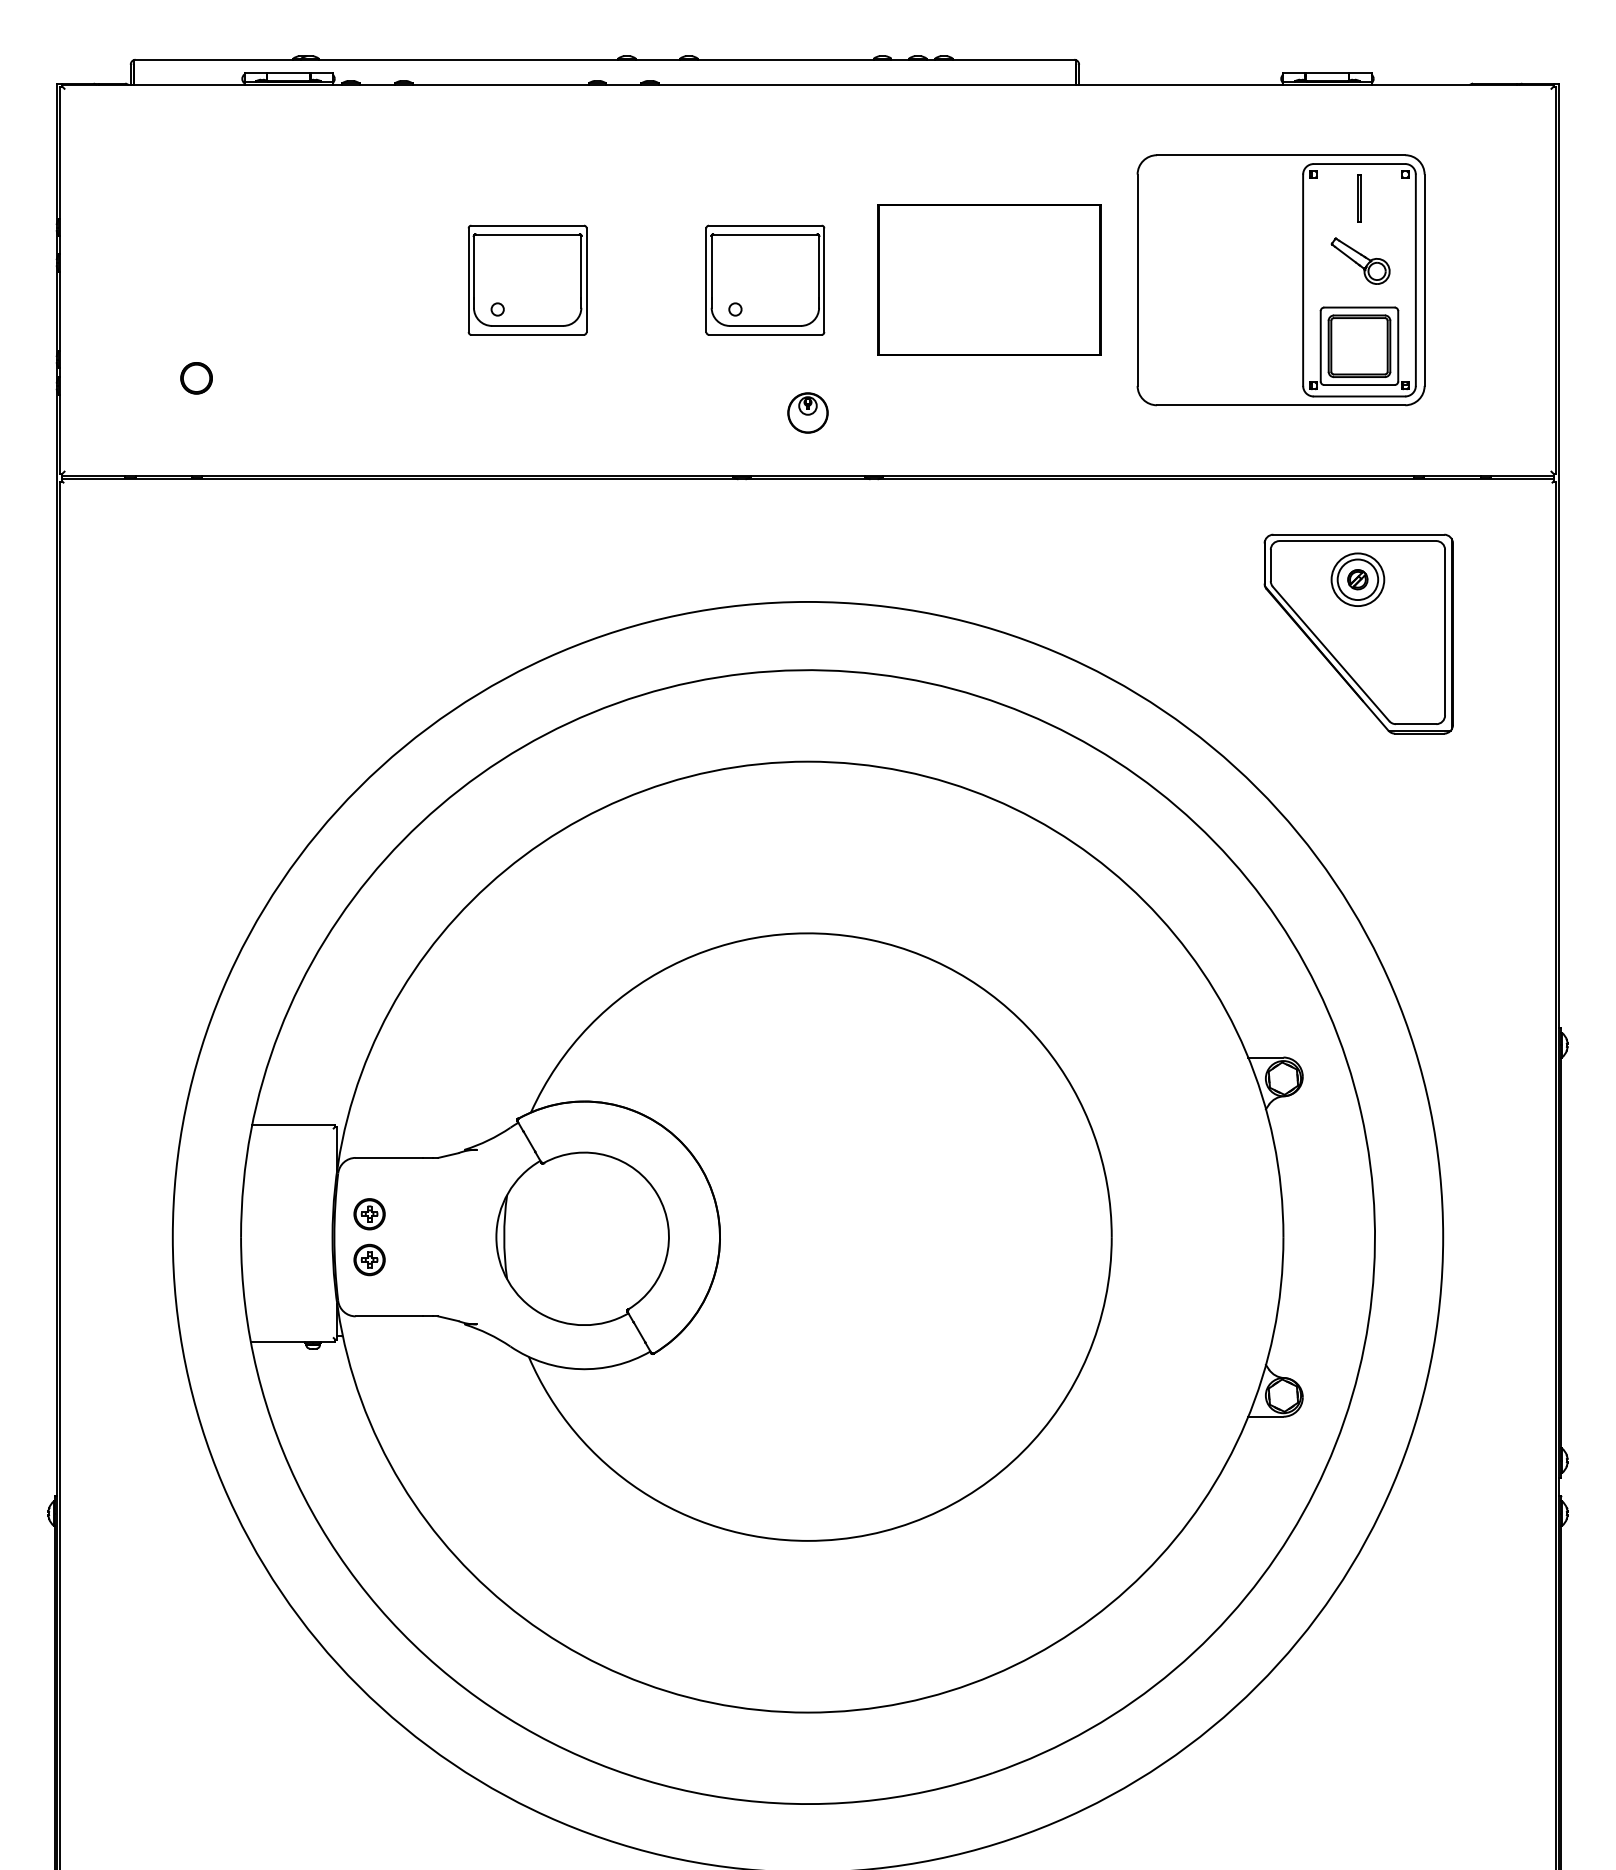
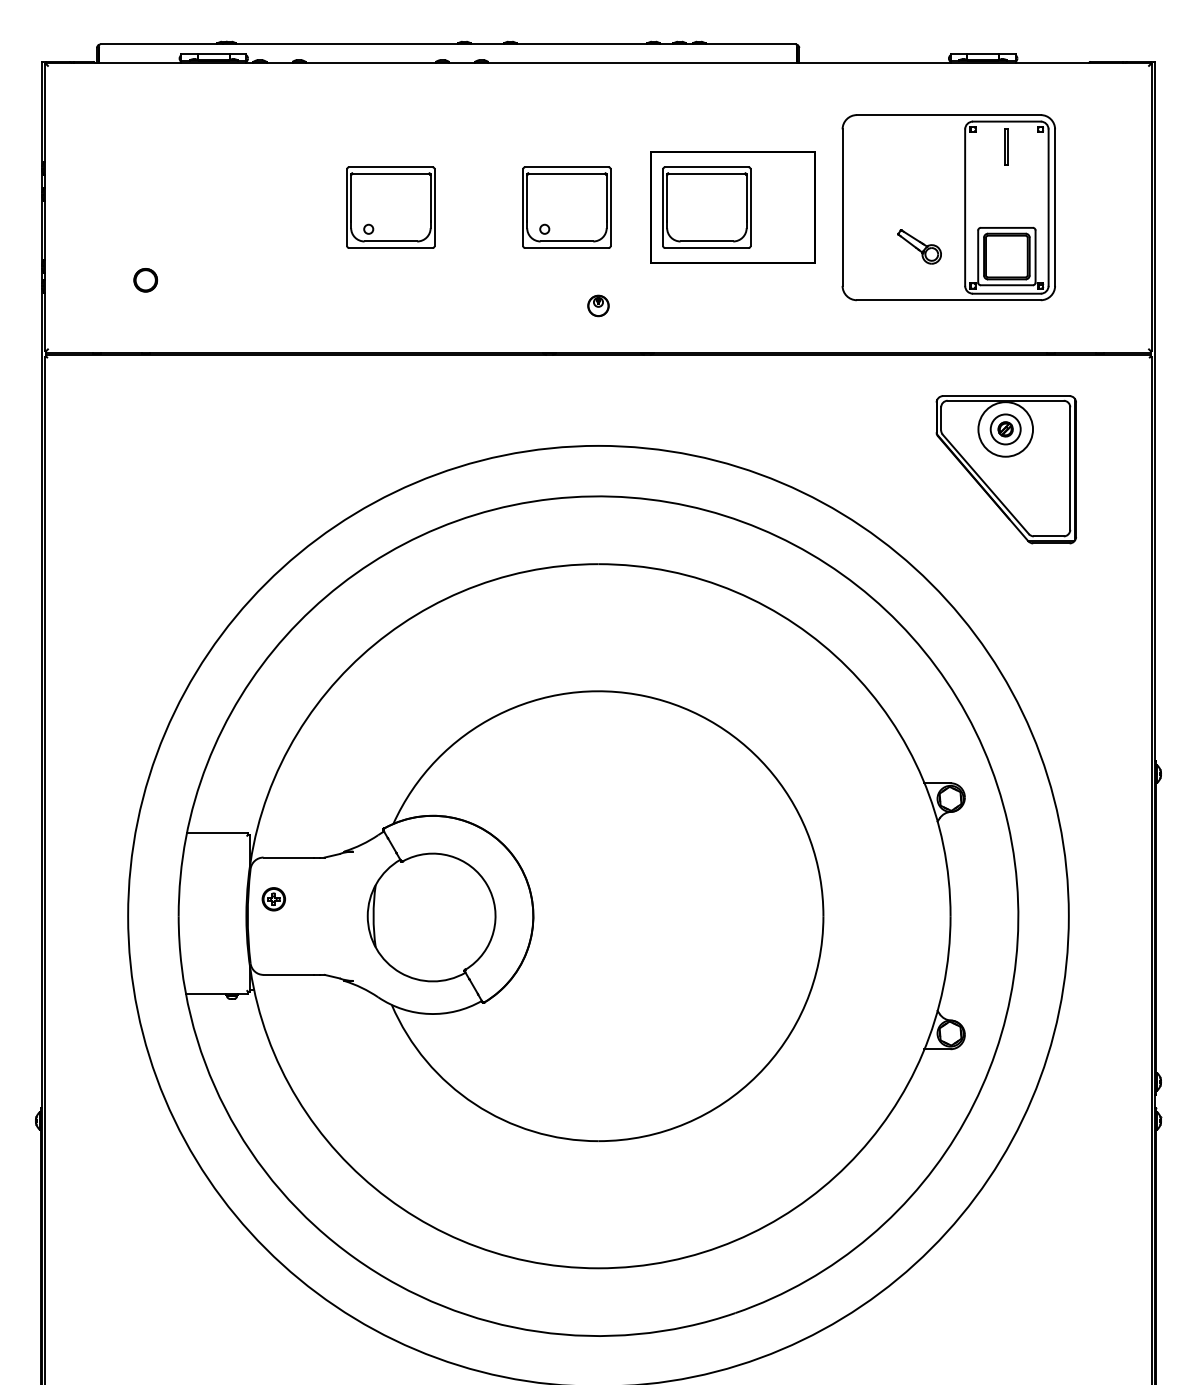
part: (1360, 260) -> (919, 246), moved
part: (954, 279) -> (706, 207), added
part: (807, 412) -> (598, 305), size x0.7
circle: (1357, 579) -> (1005, 429), size x1.4
part: (369, 1259) -> (273, 932), removed

